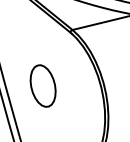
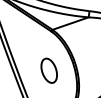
part: (41, 85) -> (48, 70), moved

